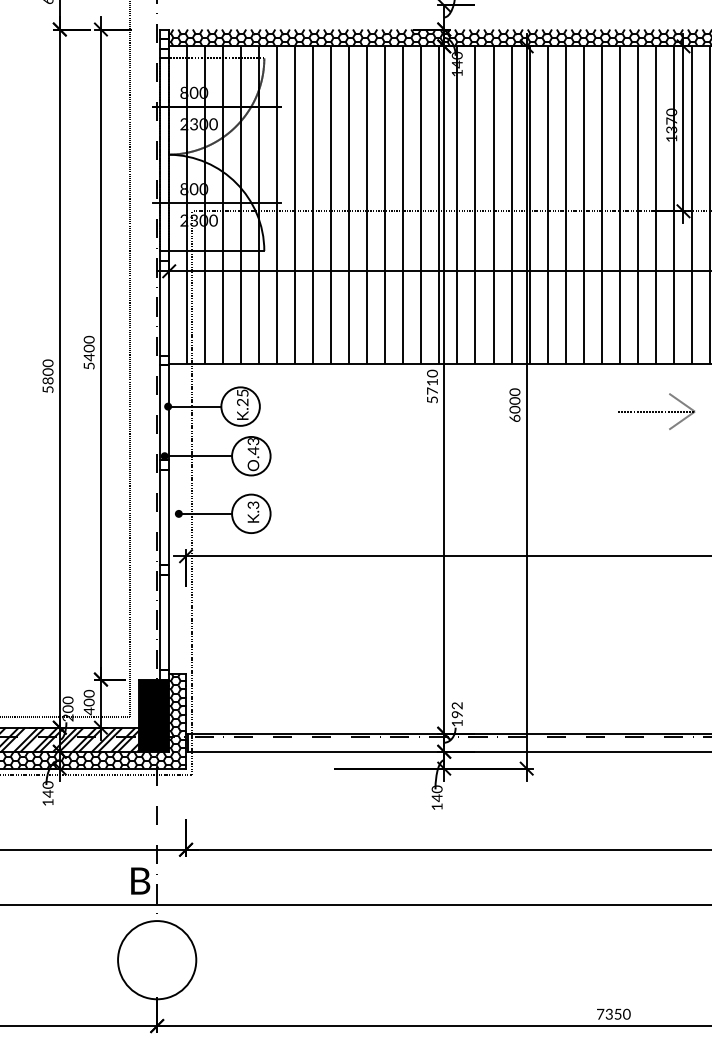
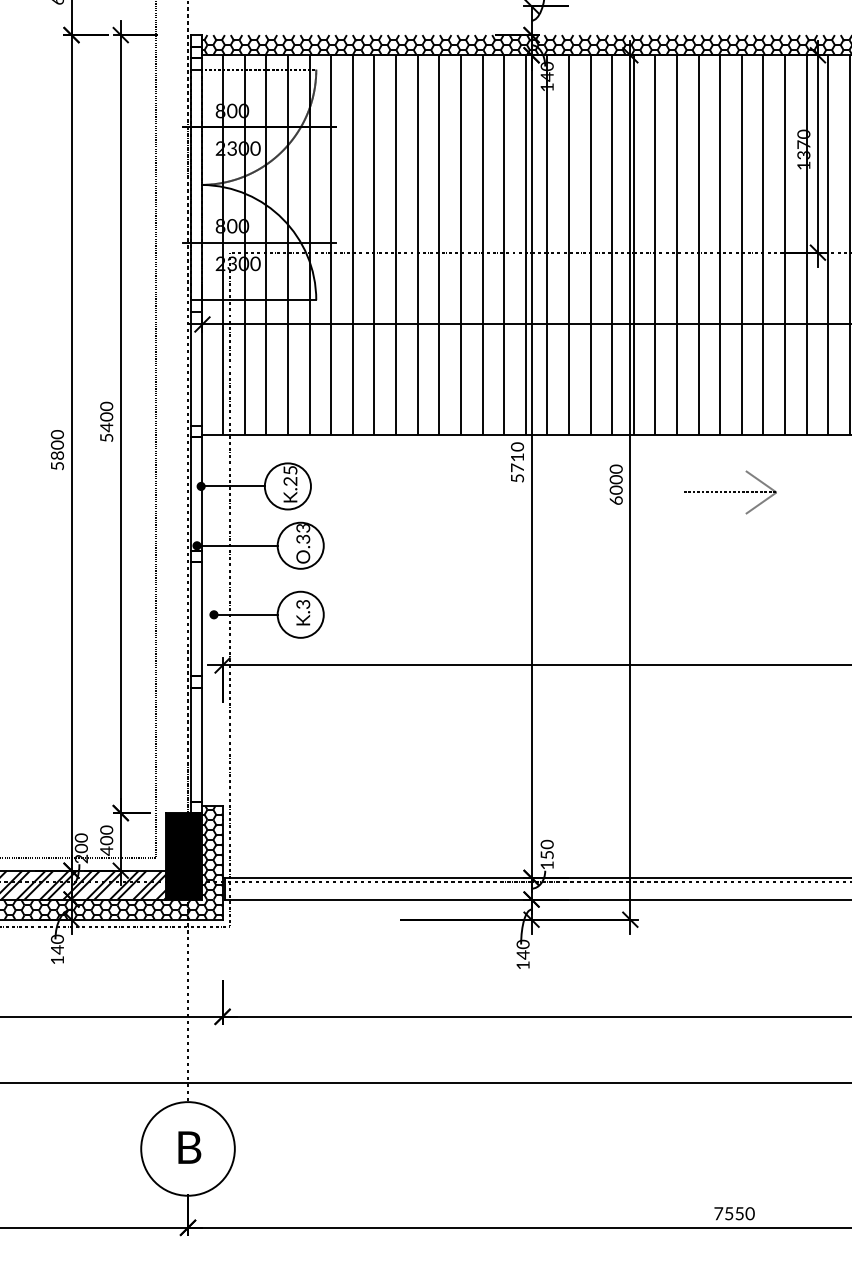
part: (656, 411) -> (730, 492), moved
text: (253, 450) -> (303, 538), O.43 -> O.33
text: (456, 710) -> (546, 850), 192 -> 150
text: (140, 880) -> (189, 1146), moved
text: (608, 1013) -> (728, 1212), 7350 -> 7550

